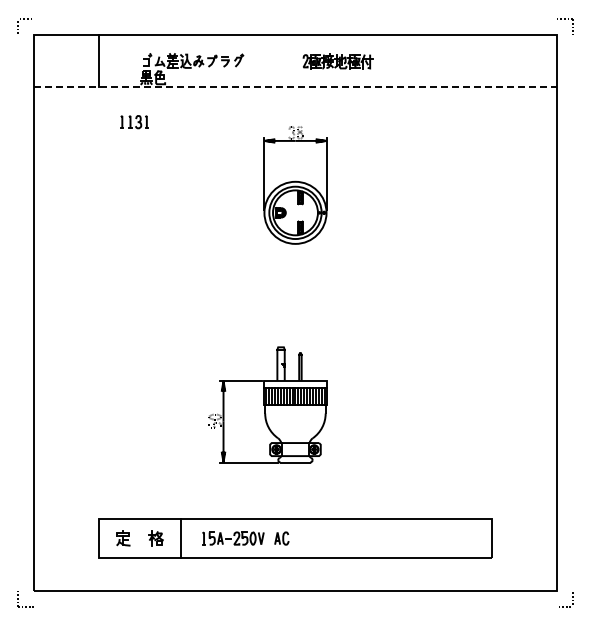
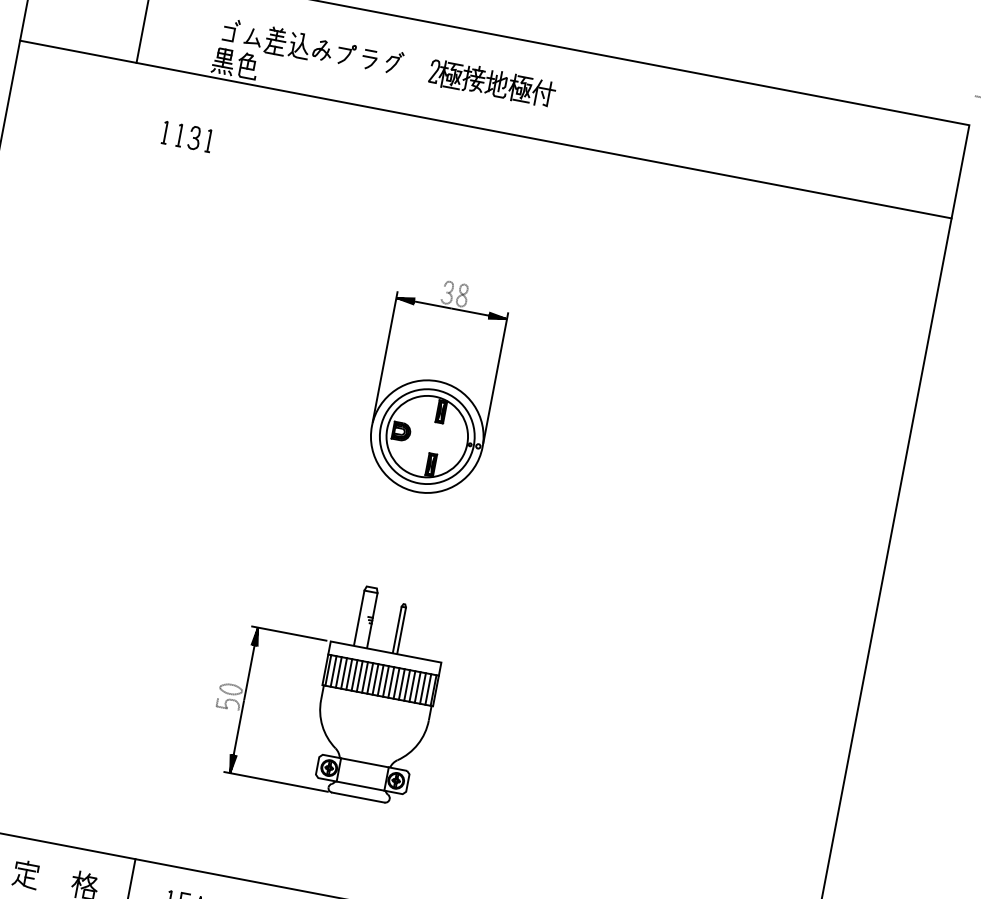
part: (337, 61) -> (491, 82), moved
line: (295, 87) -> (485, 129), dashed -> solid
part: (295, 185) -> (436, 387), moved

